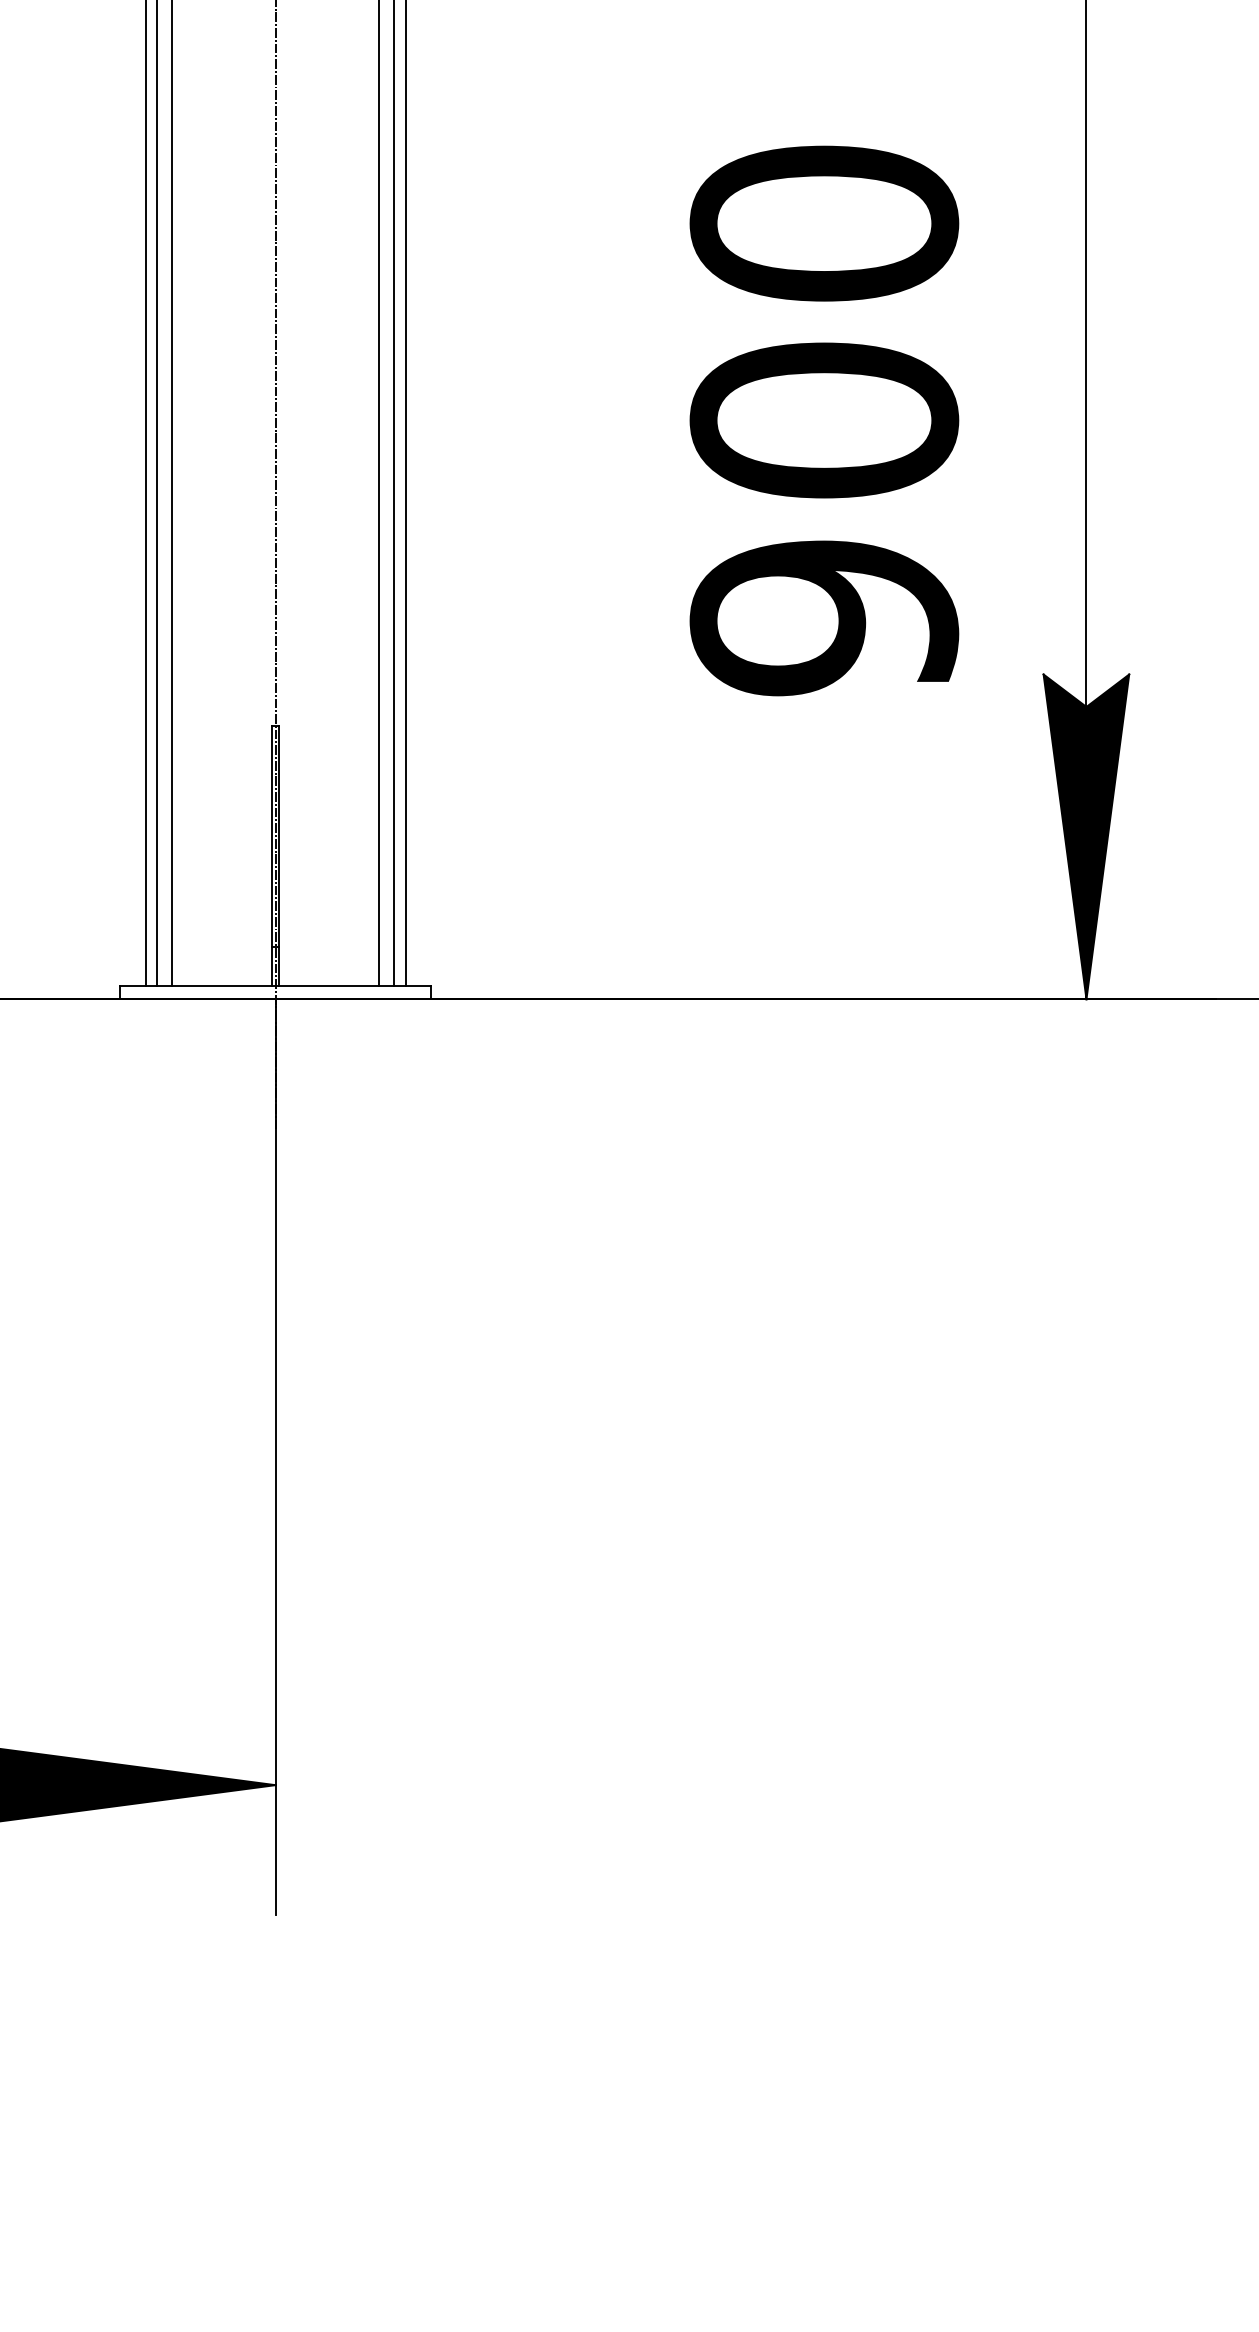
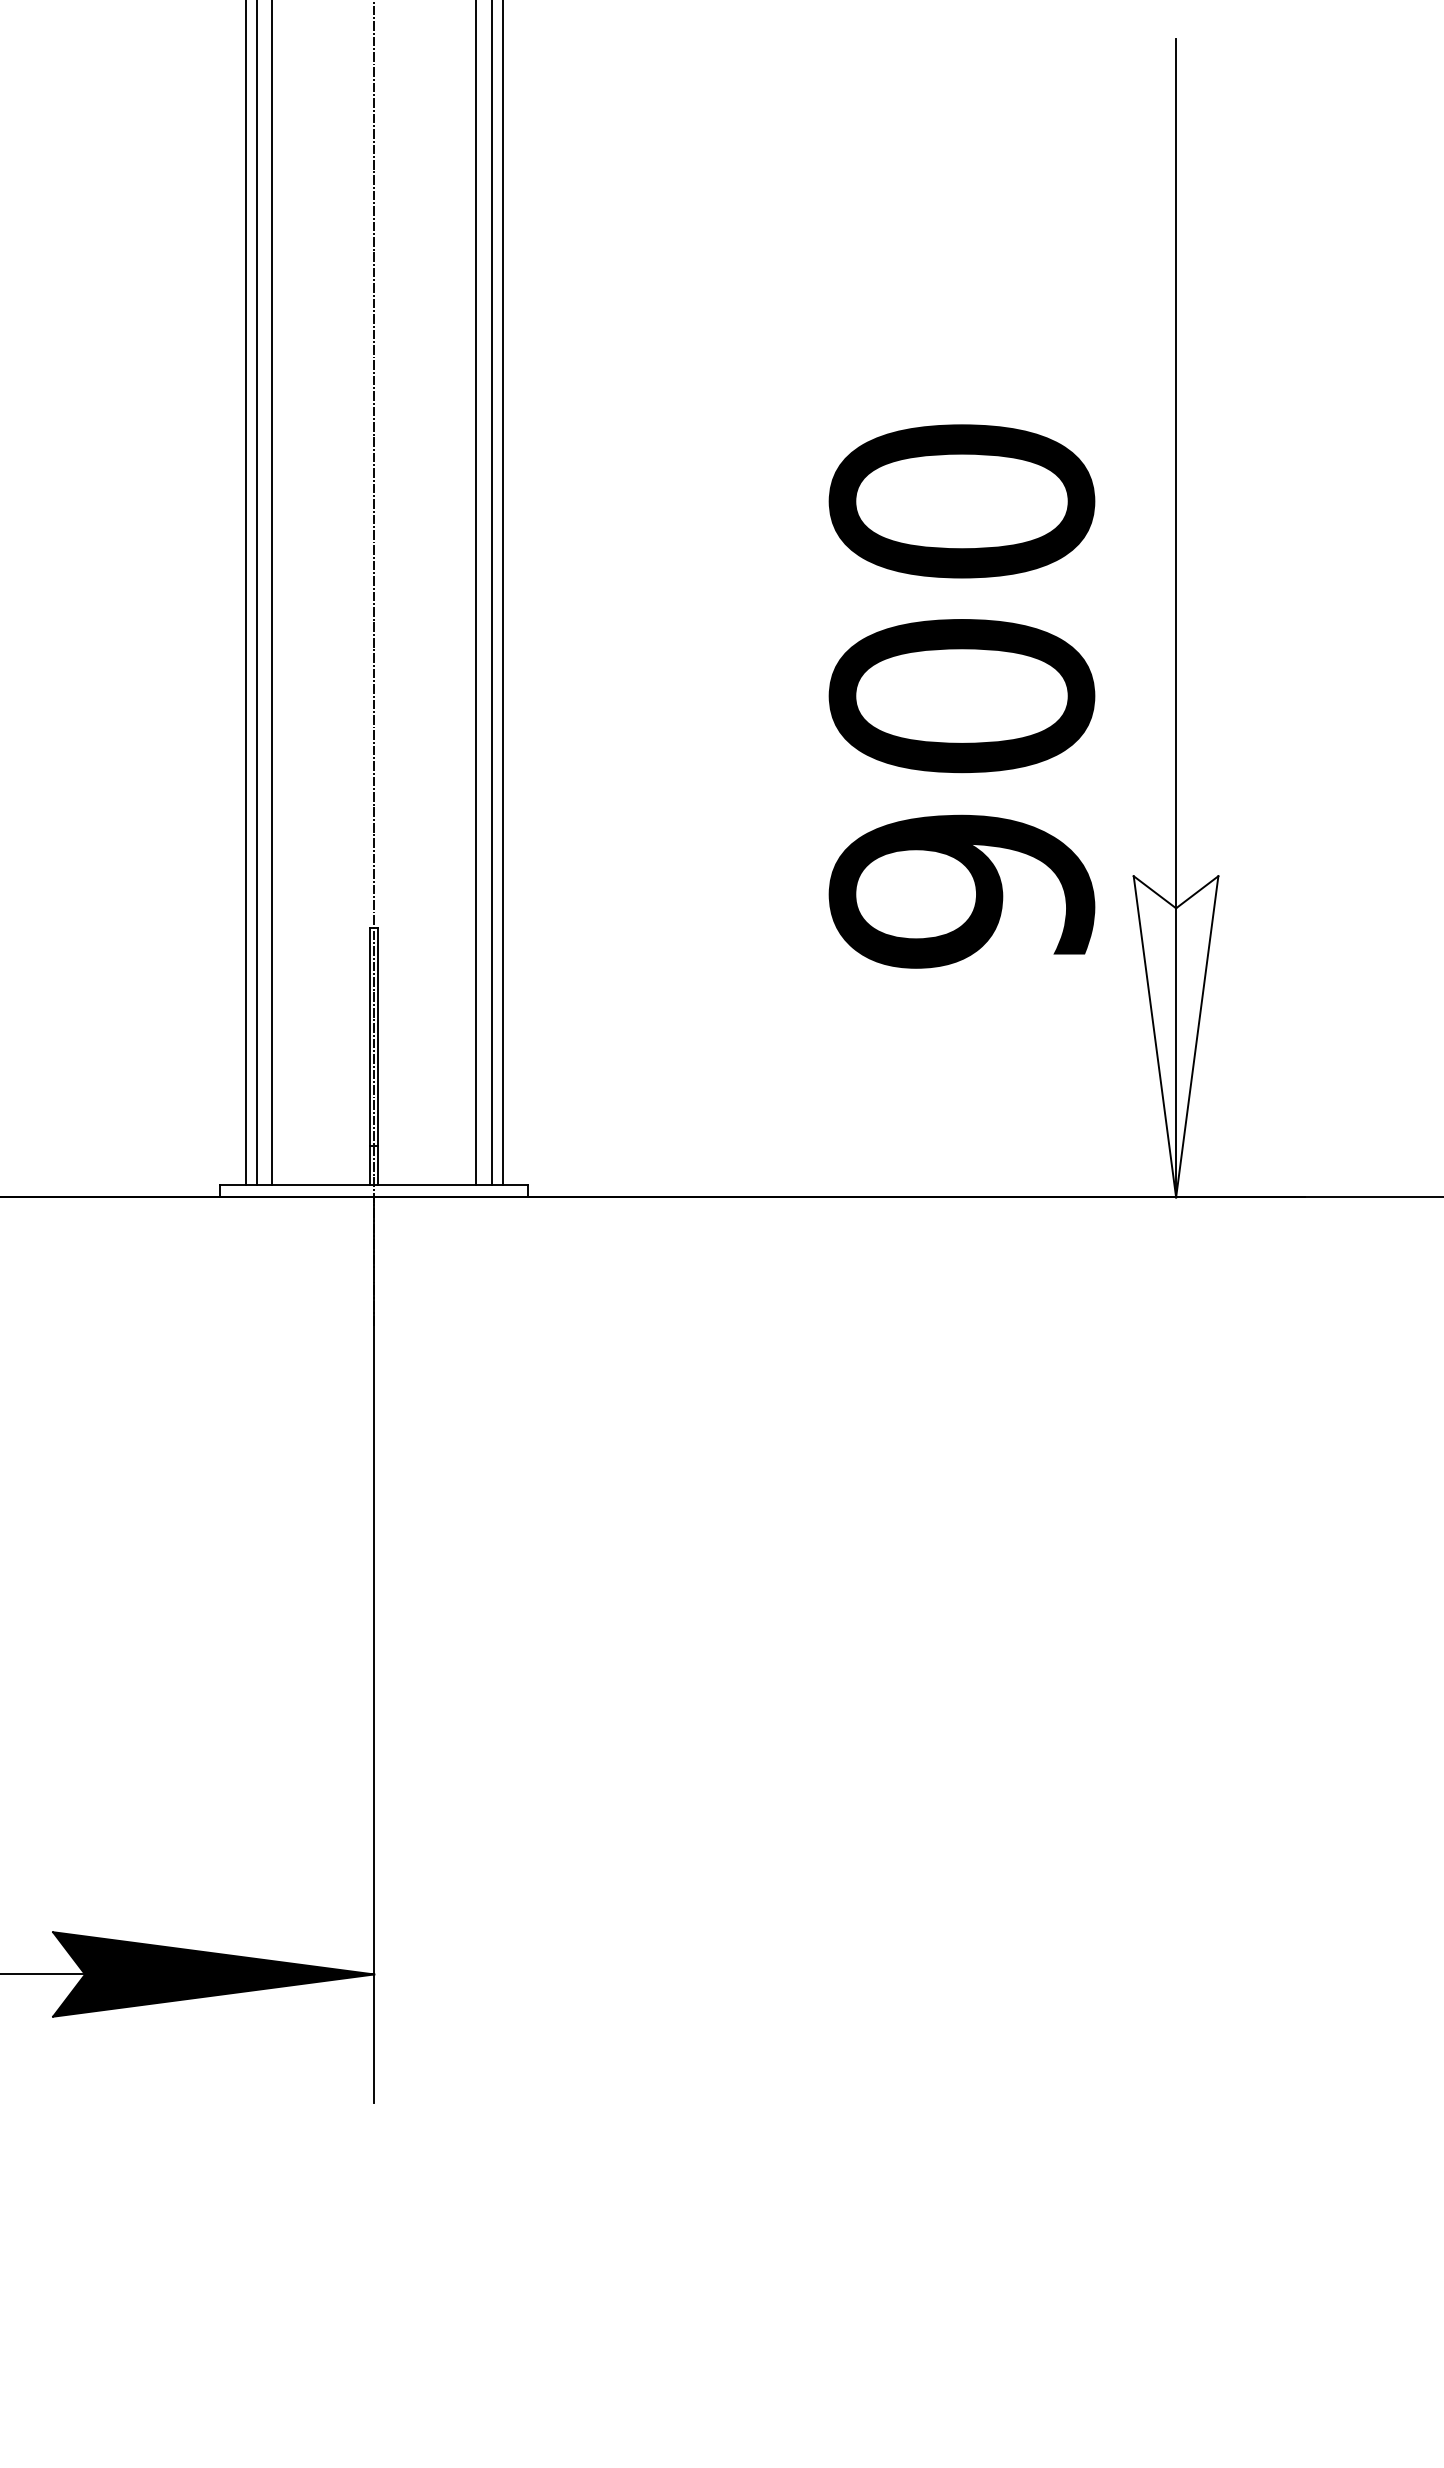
text: (823, 420) -> (961, 696), moved
fill: (1085, 836) -> (1175, 1036), removed

